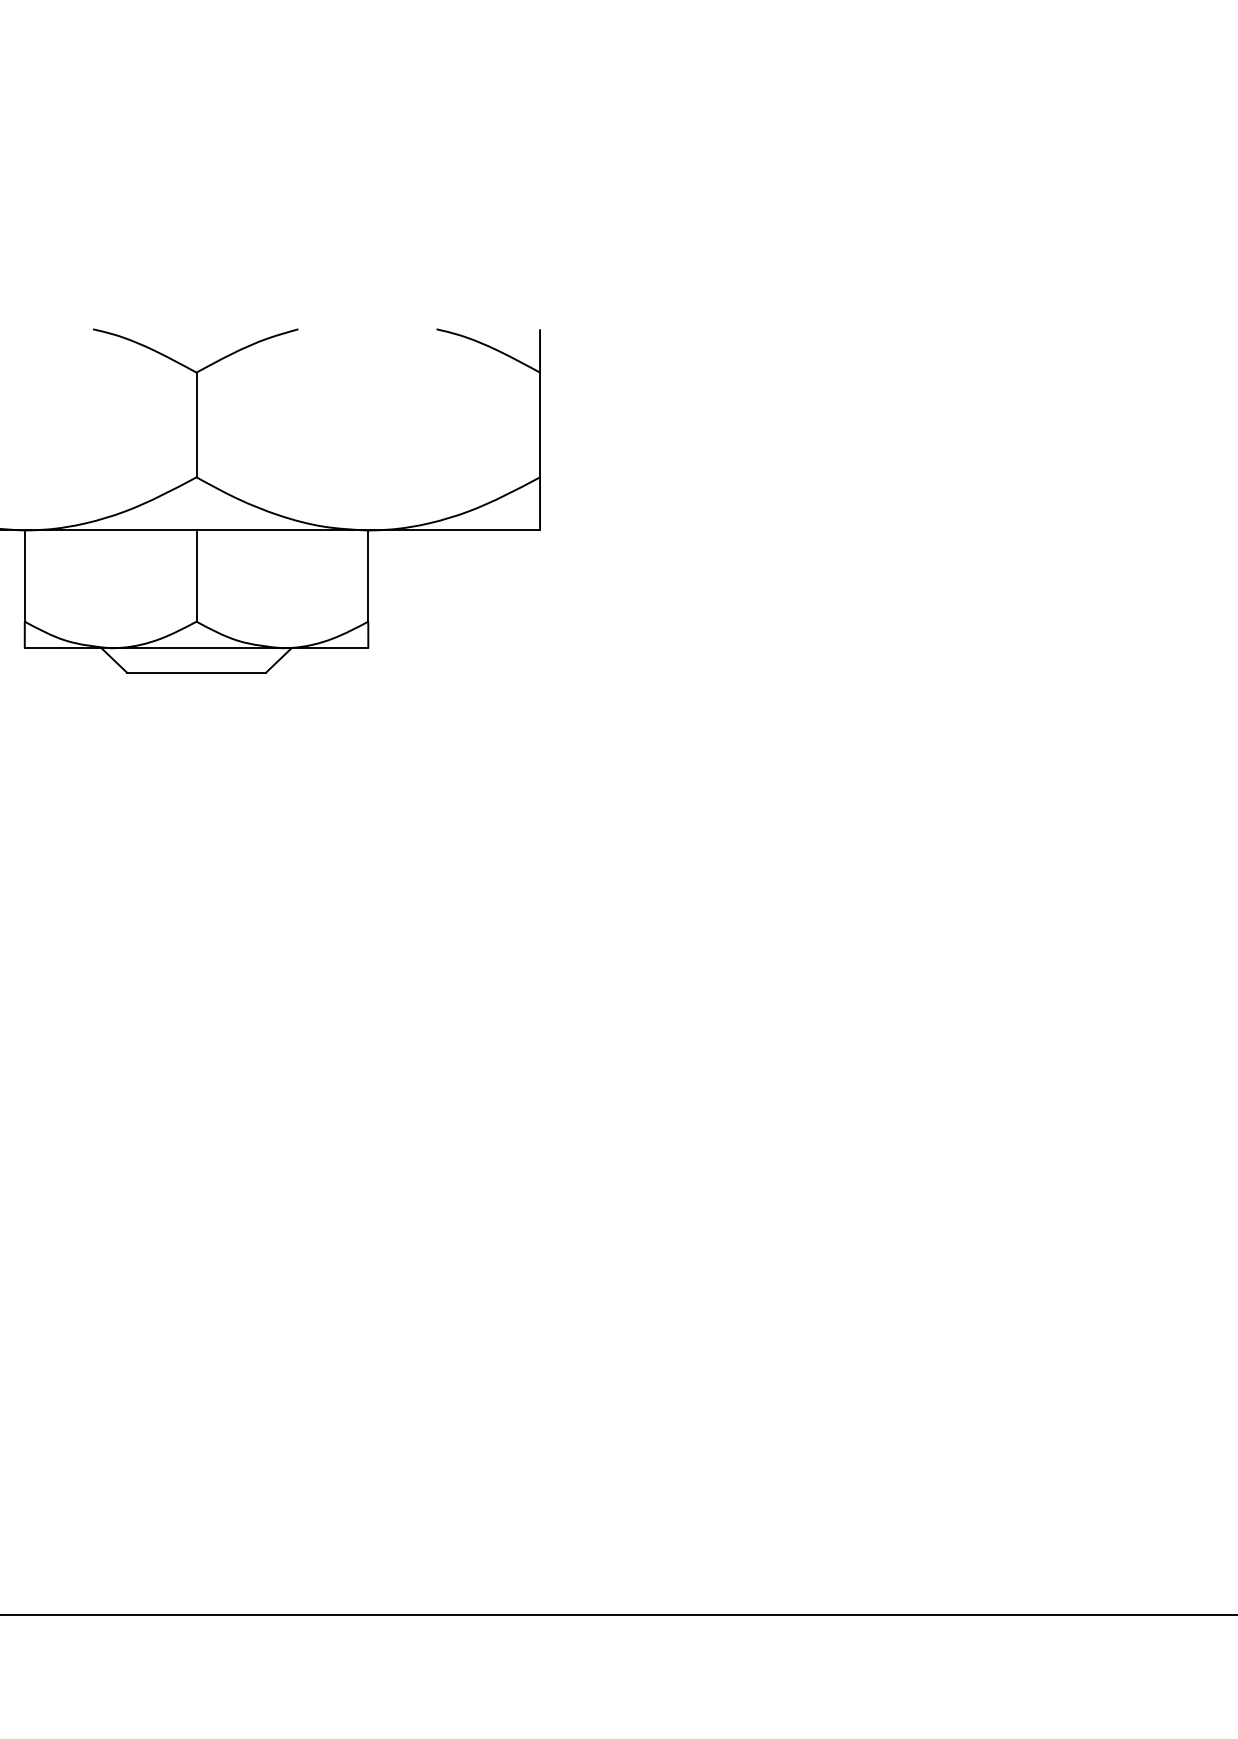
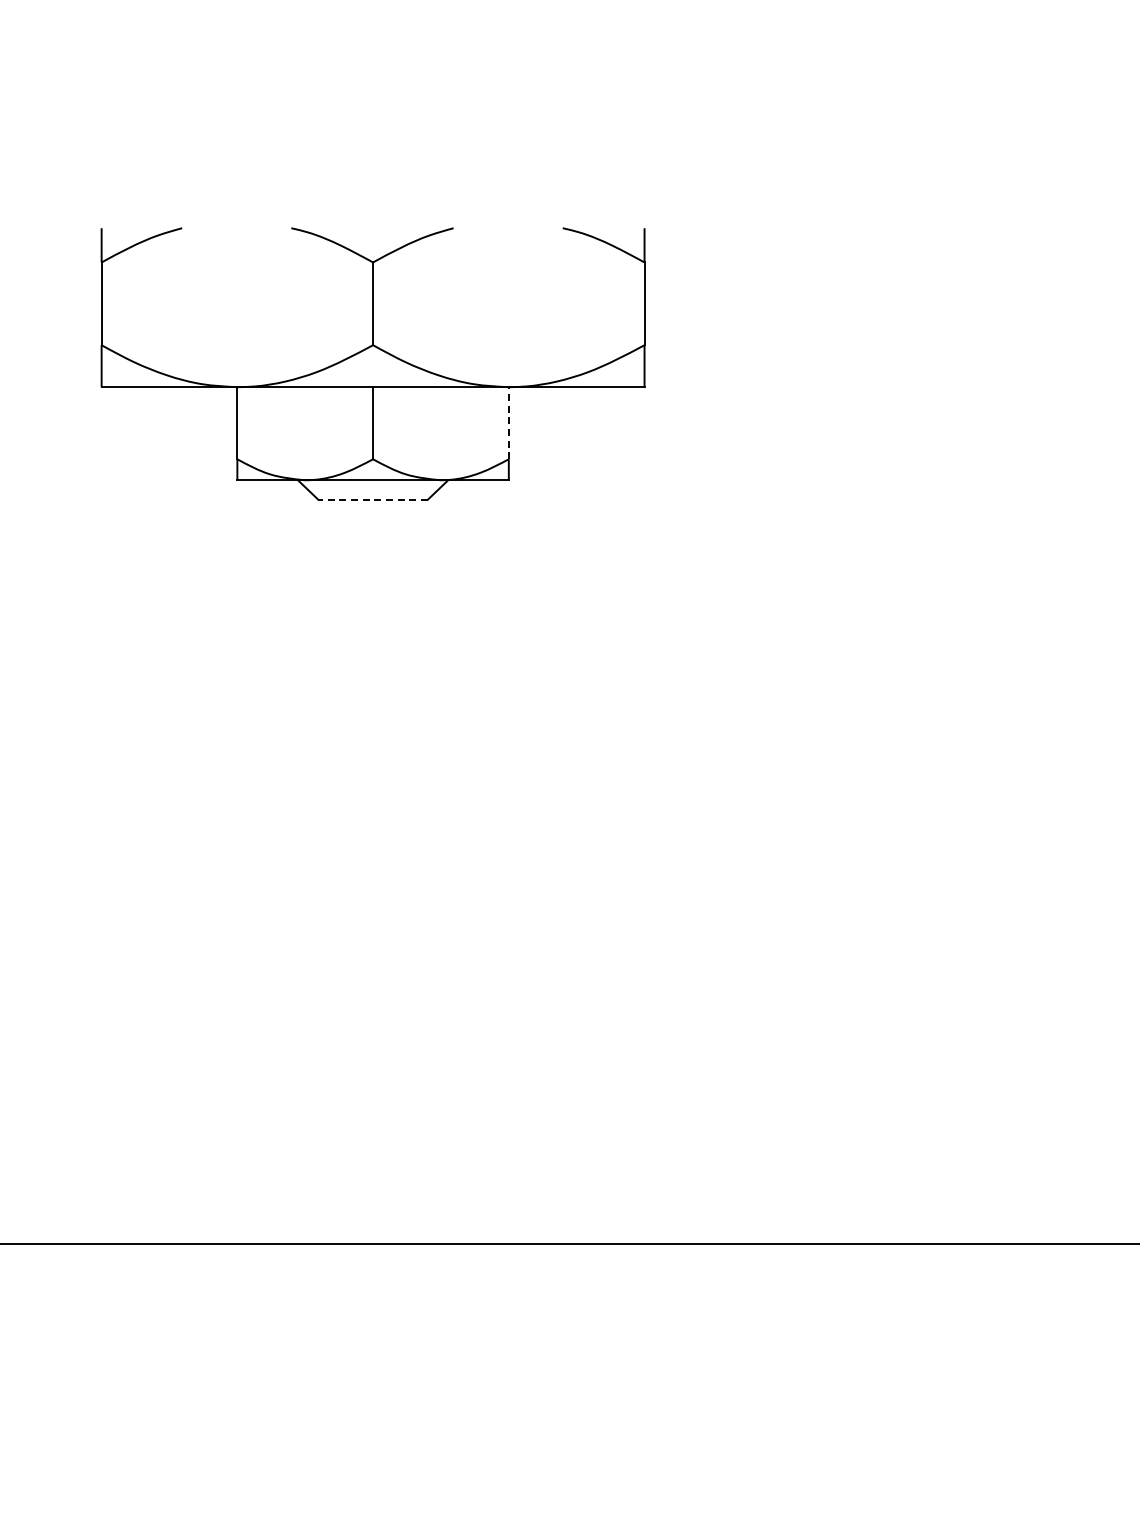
line: (367, 575) -> (508, 422), solid -> dashed
line: (197, 672) -> (373, 499), solid -> dashed

